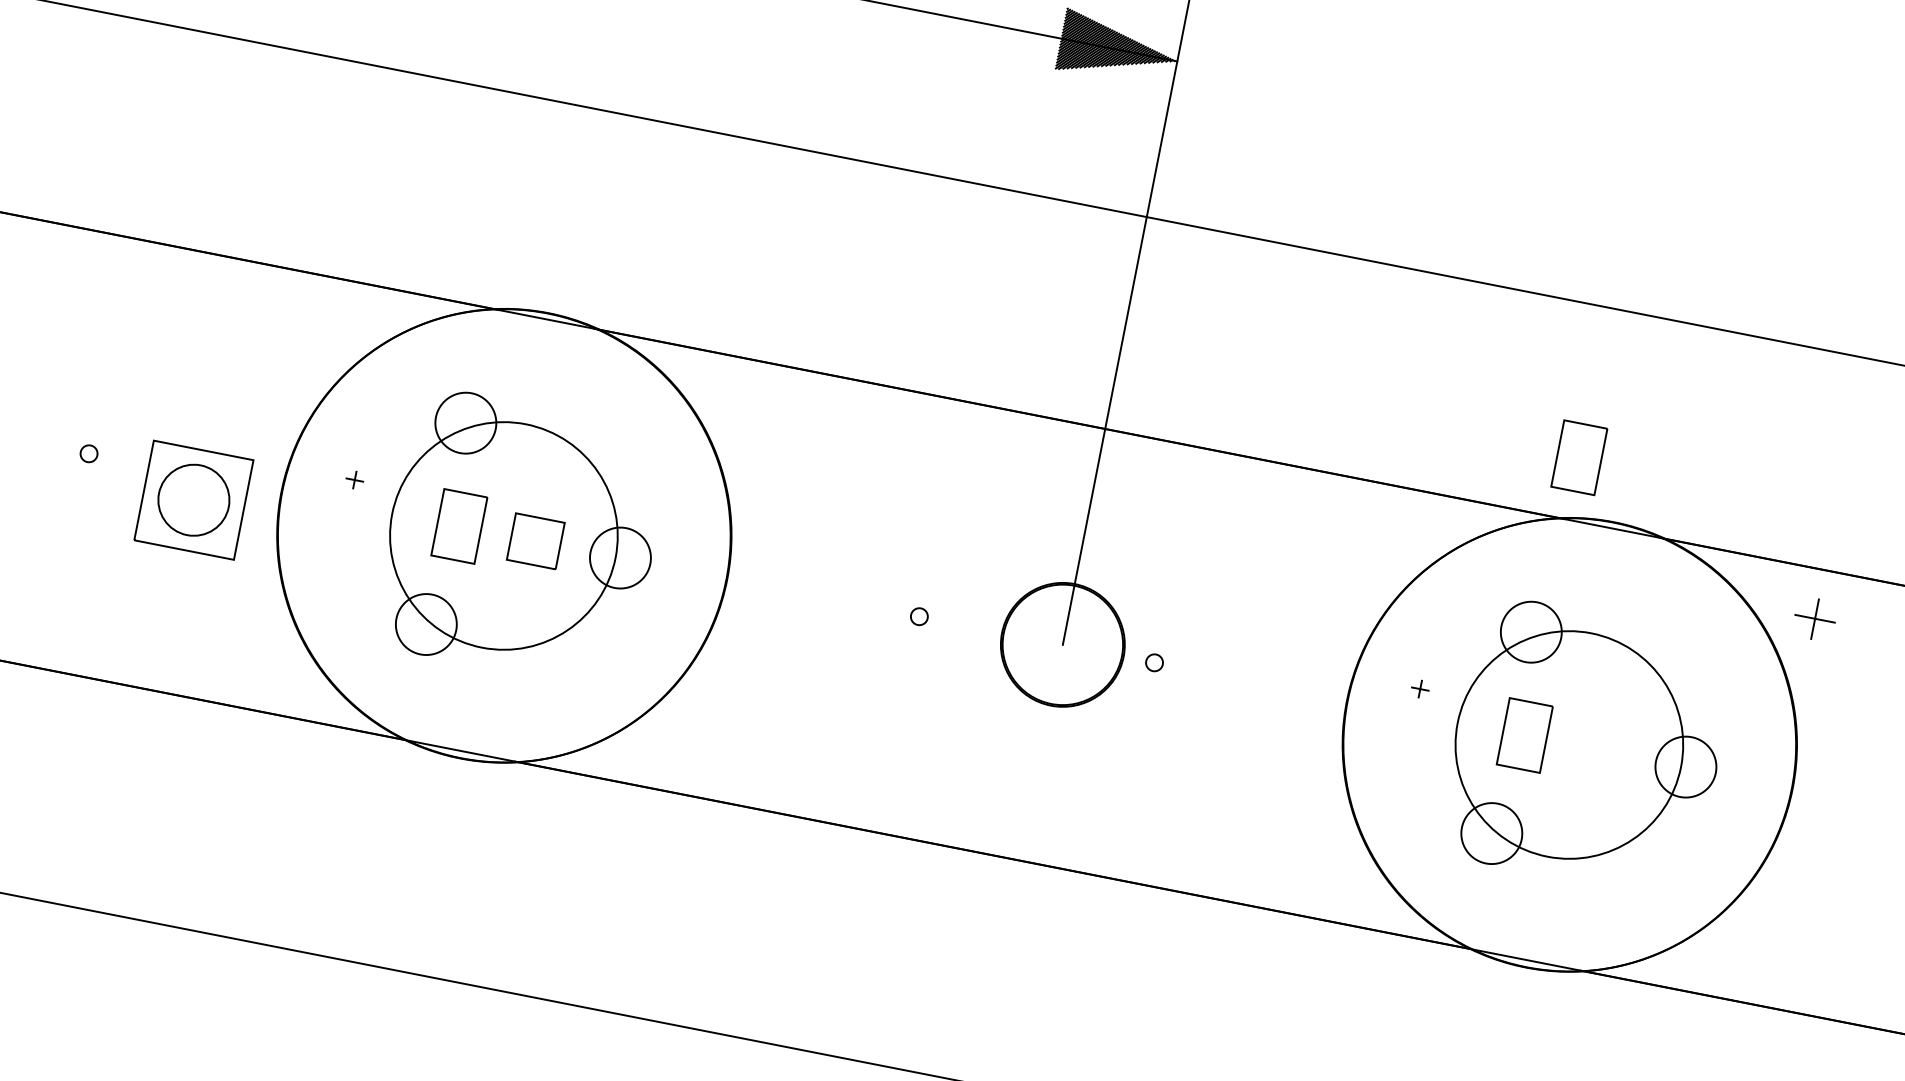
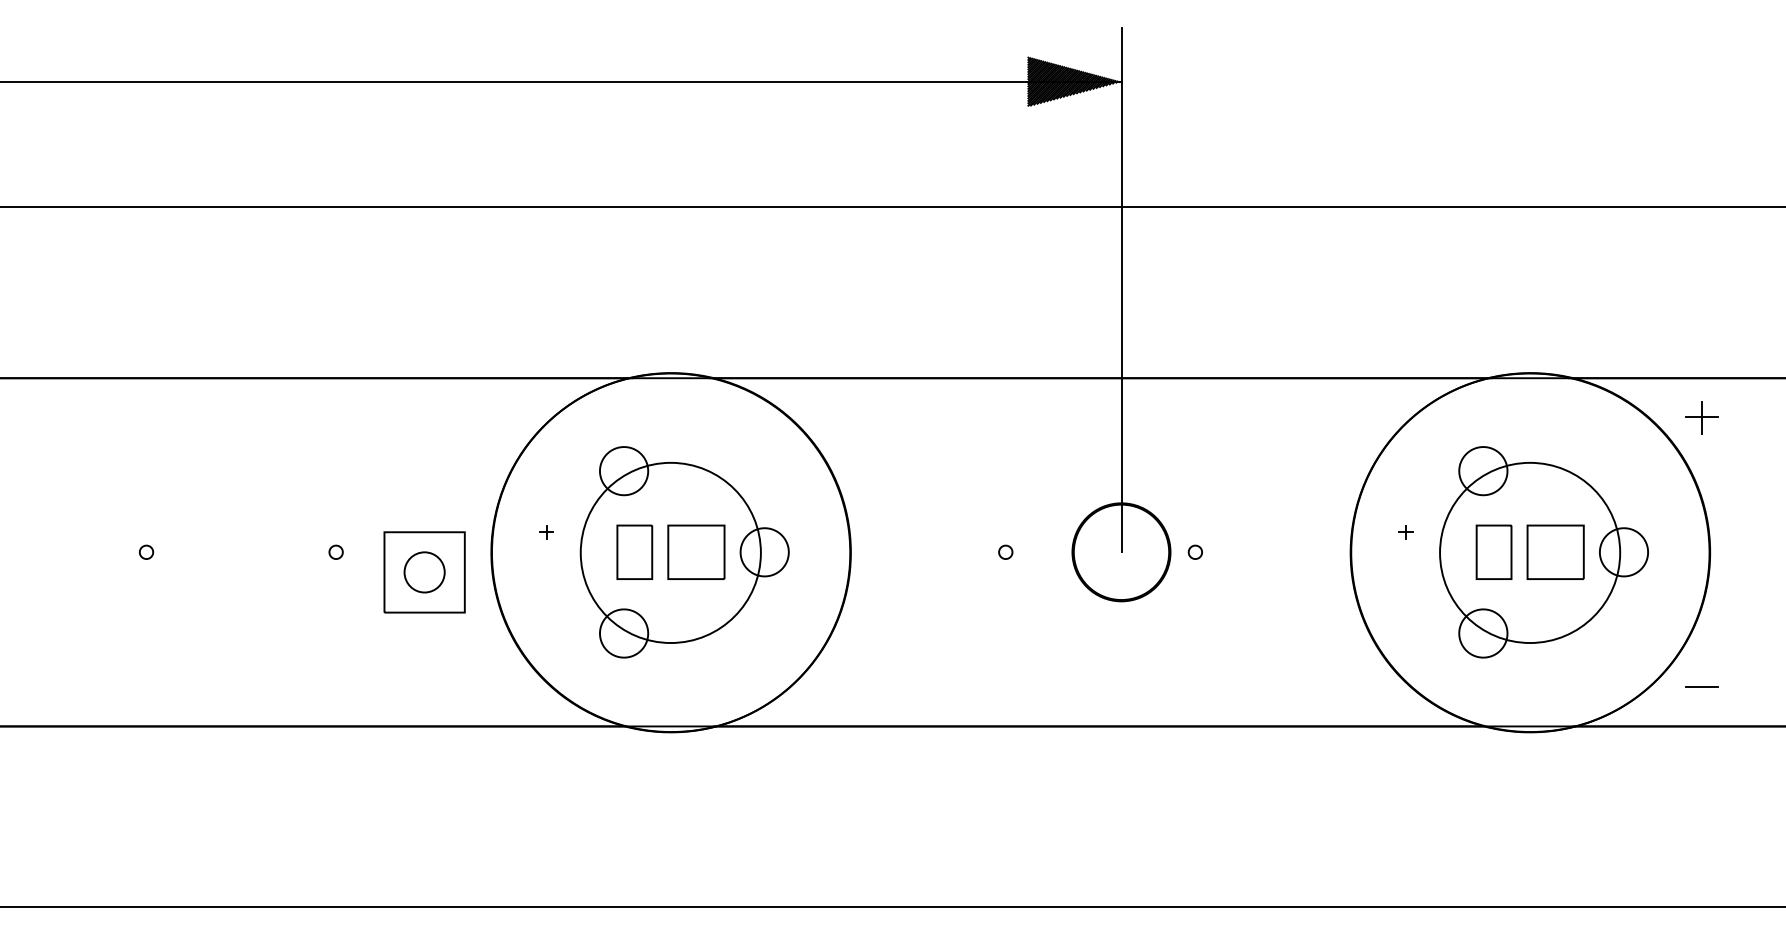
part: (1578, 456) -> (1493, 327), removed
circle: (193, 500) -> (424, 572), size x0.71
part: (536, 540) -> (696, 551), size x1.43
part: (1601, 749) -> (1555, 551), added
line: (1749, 953) -> (1701, 687), added

